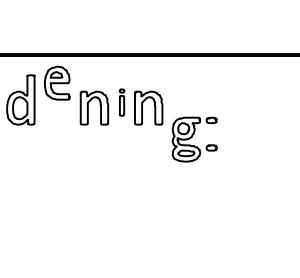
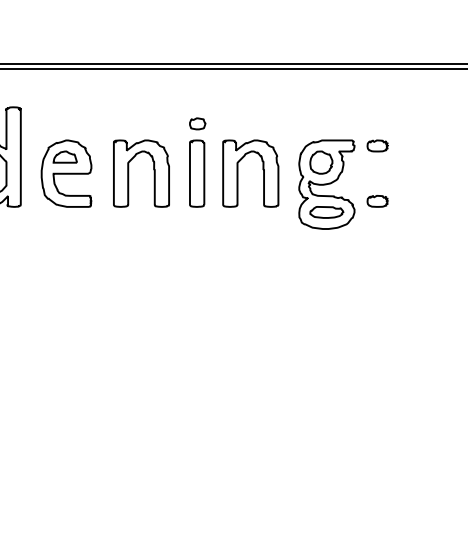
part: (57, 82) -> (67, 172), moved
part: (121, 102) -> (195, 162), size x1.67
part: (194, 139) -> (343, 184), moved

